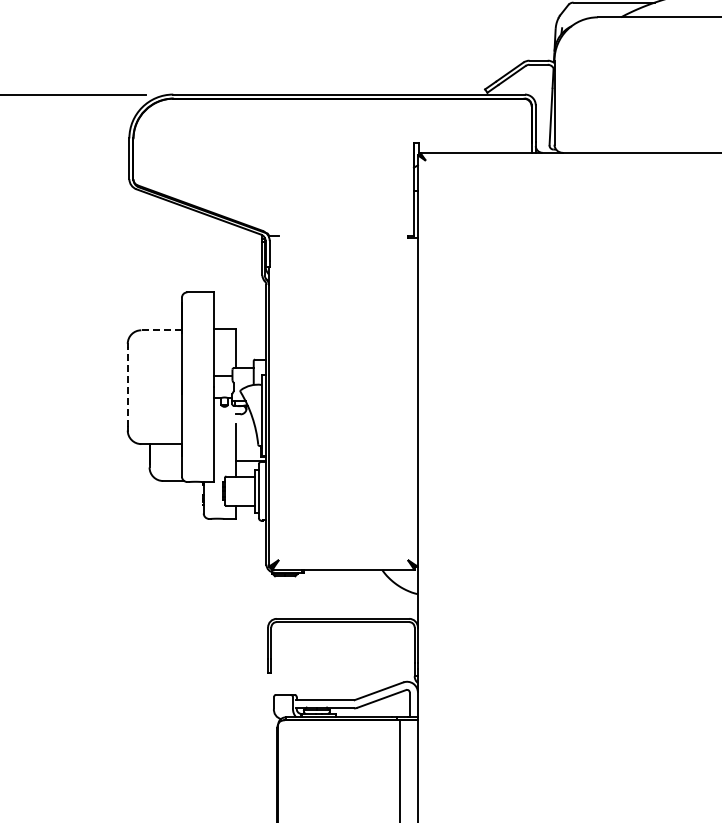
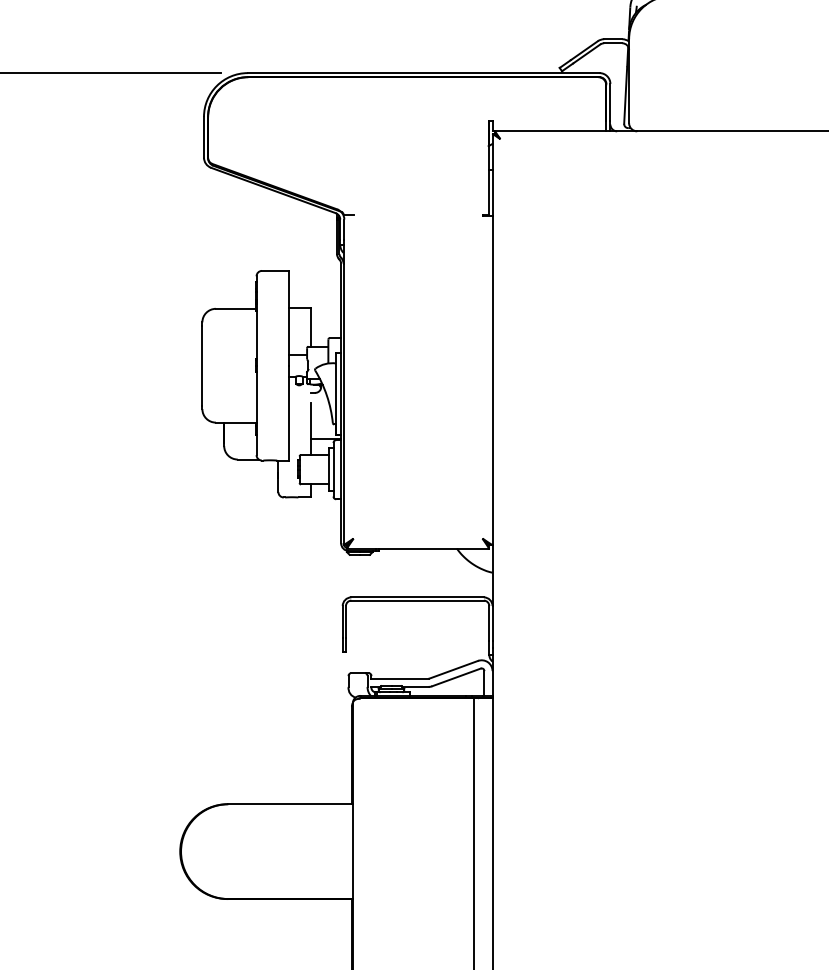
line: (160, 329) -> (235, 308), dashed -> solid
line: (127, 386) -> (202, 365), dashed -> solid

